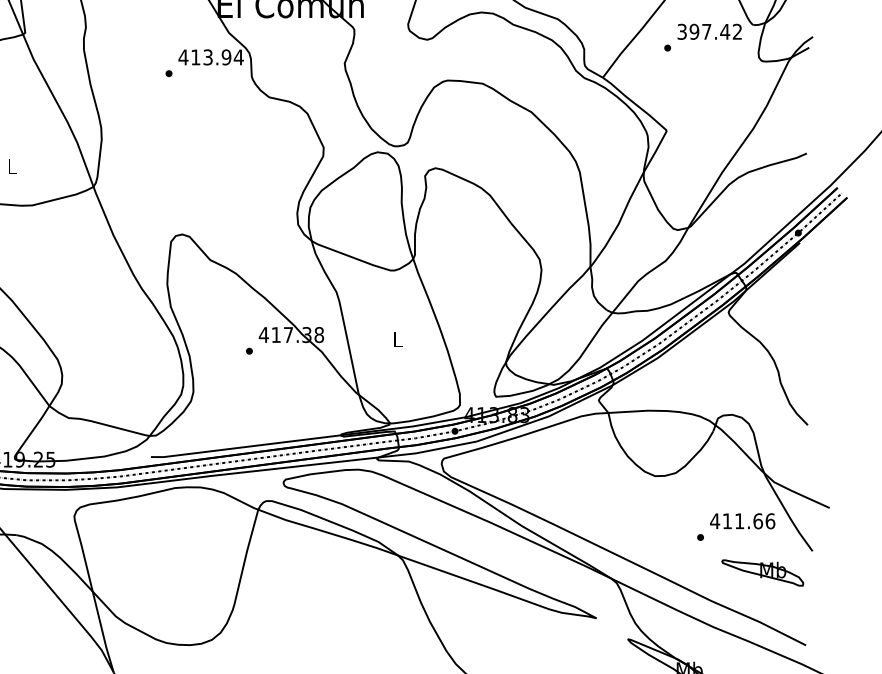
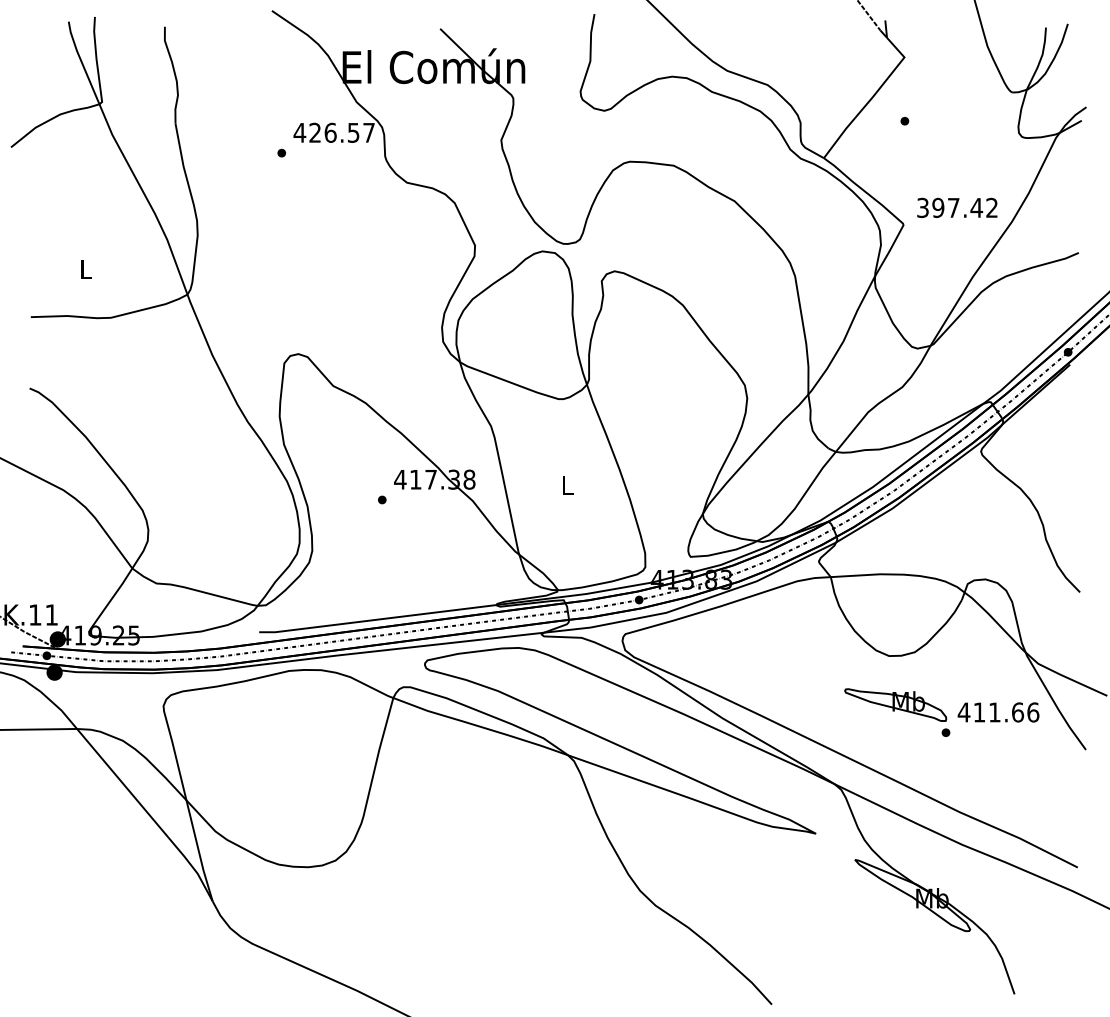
text: (709, 31) -> (957, 207), moved
text: (217, 57) -> (342, 132), 413.94 -> 426.57
part: (762, 572) -> (895, 704), moved

